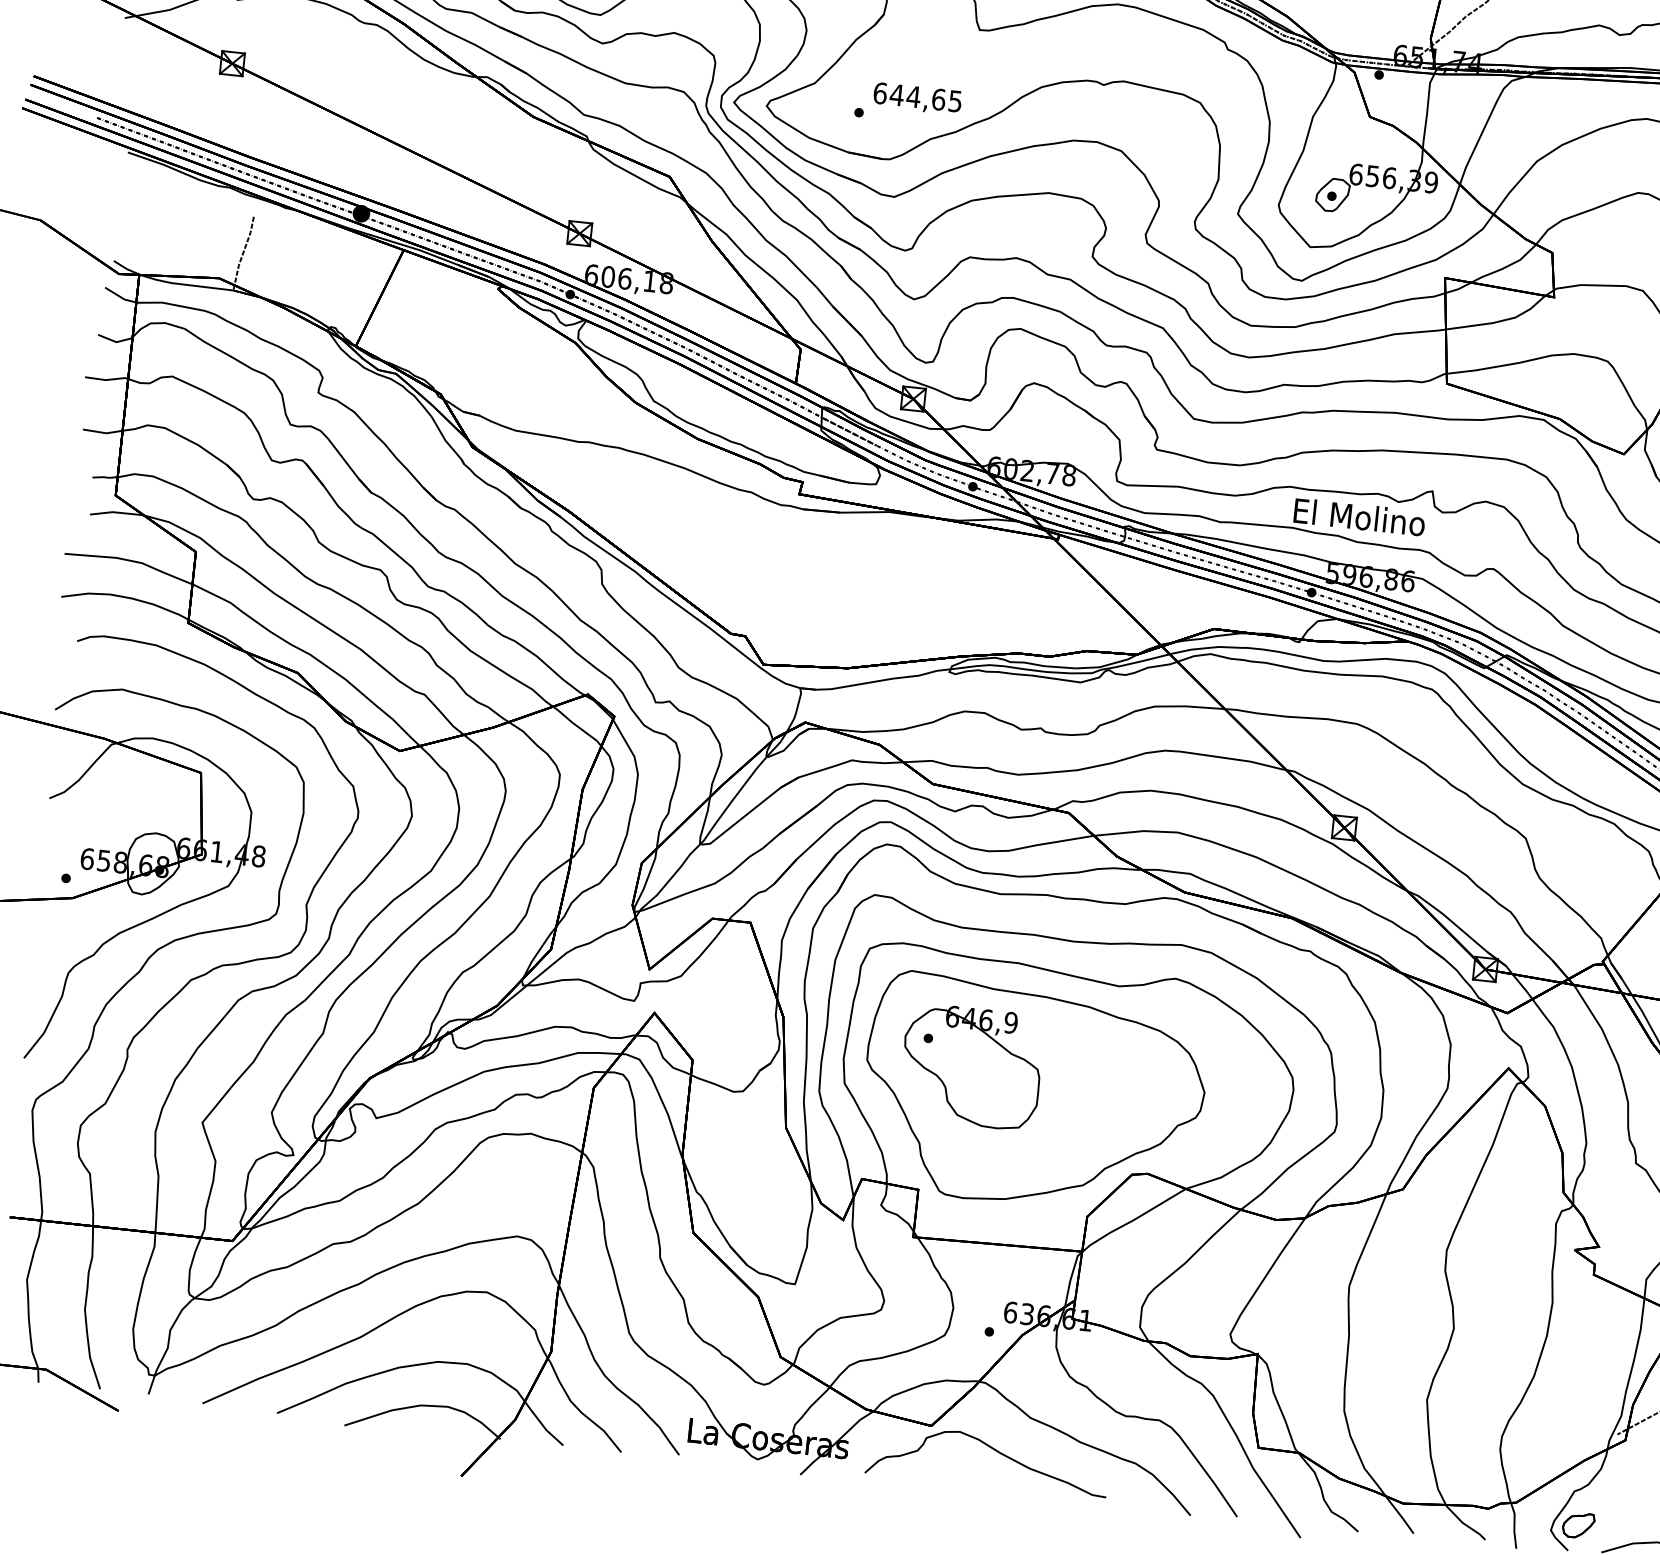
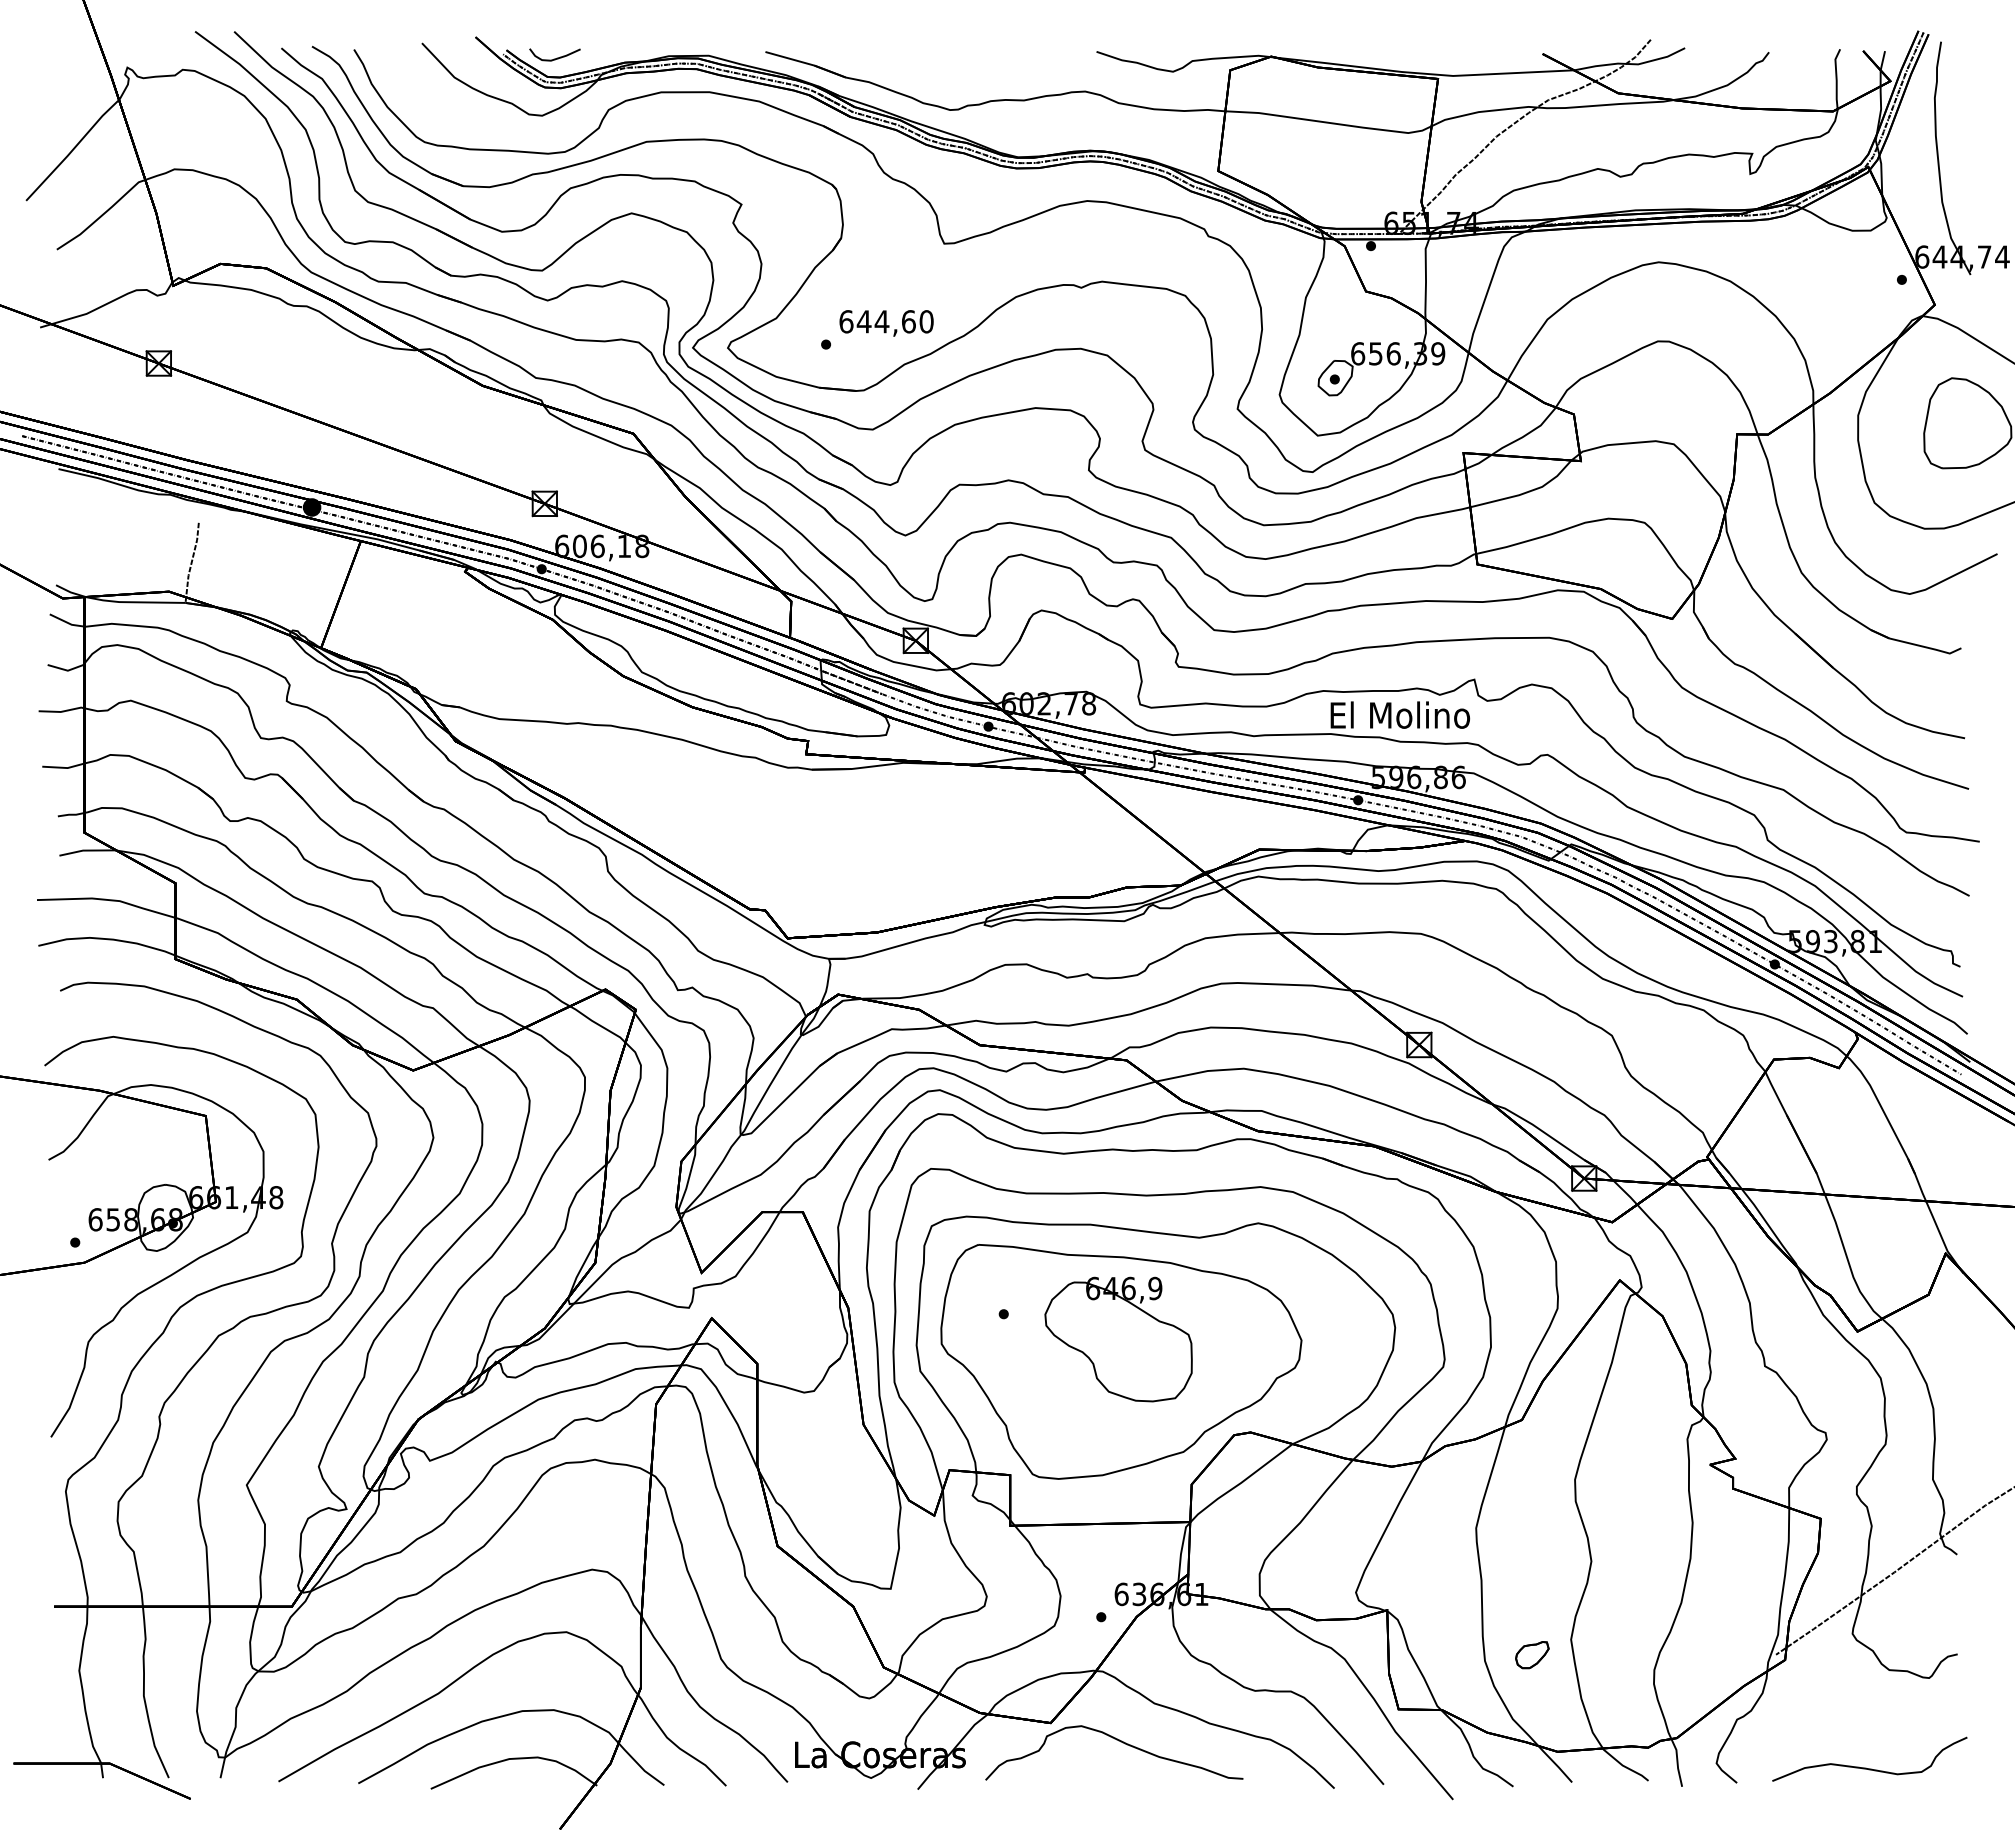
text: (955, 101) -> (926, 321), 644,65 -> 644,60
part: (971, 1066) -> (1118, 1339), moved
part: (1578, 1525) -> (1532, 1655), moved

